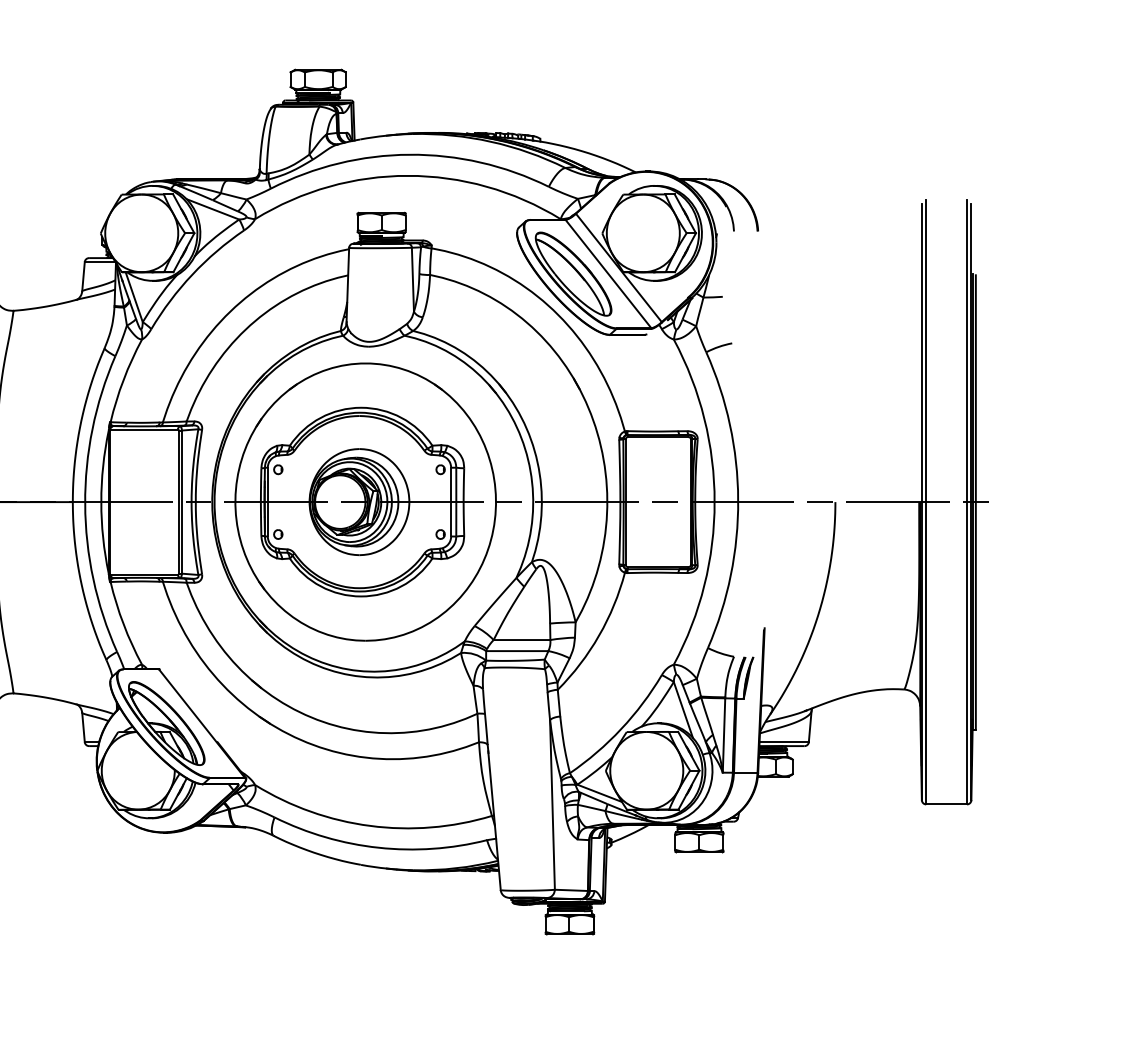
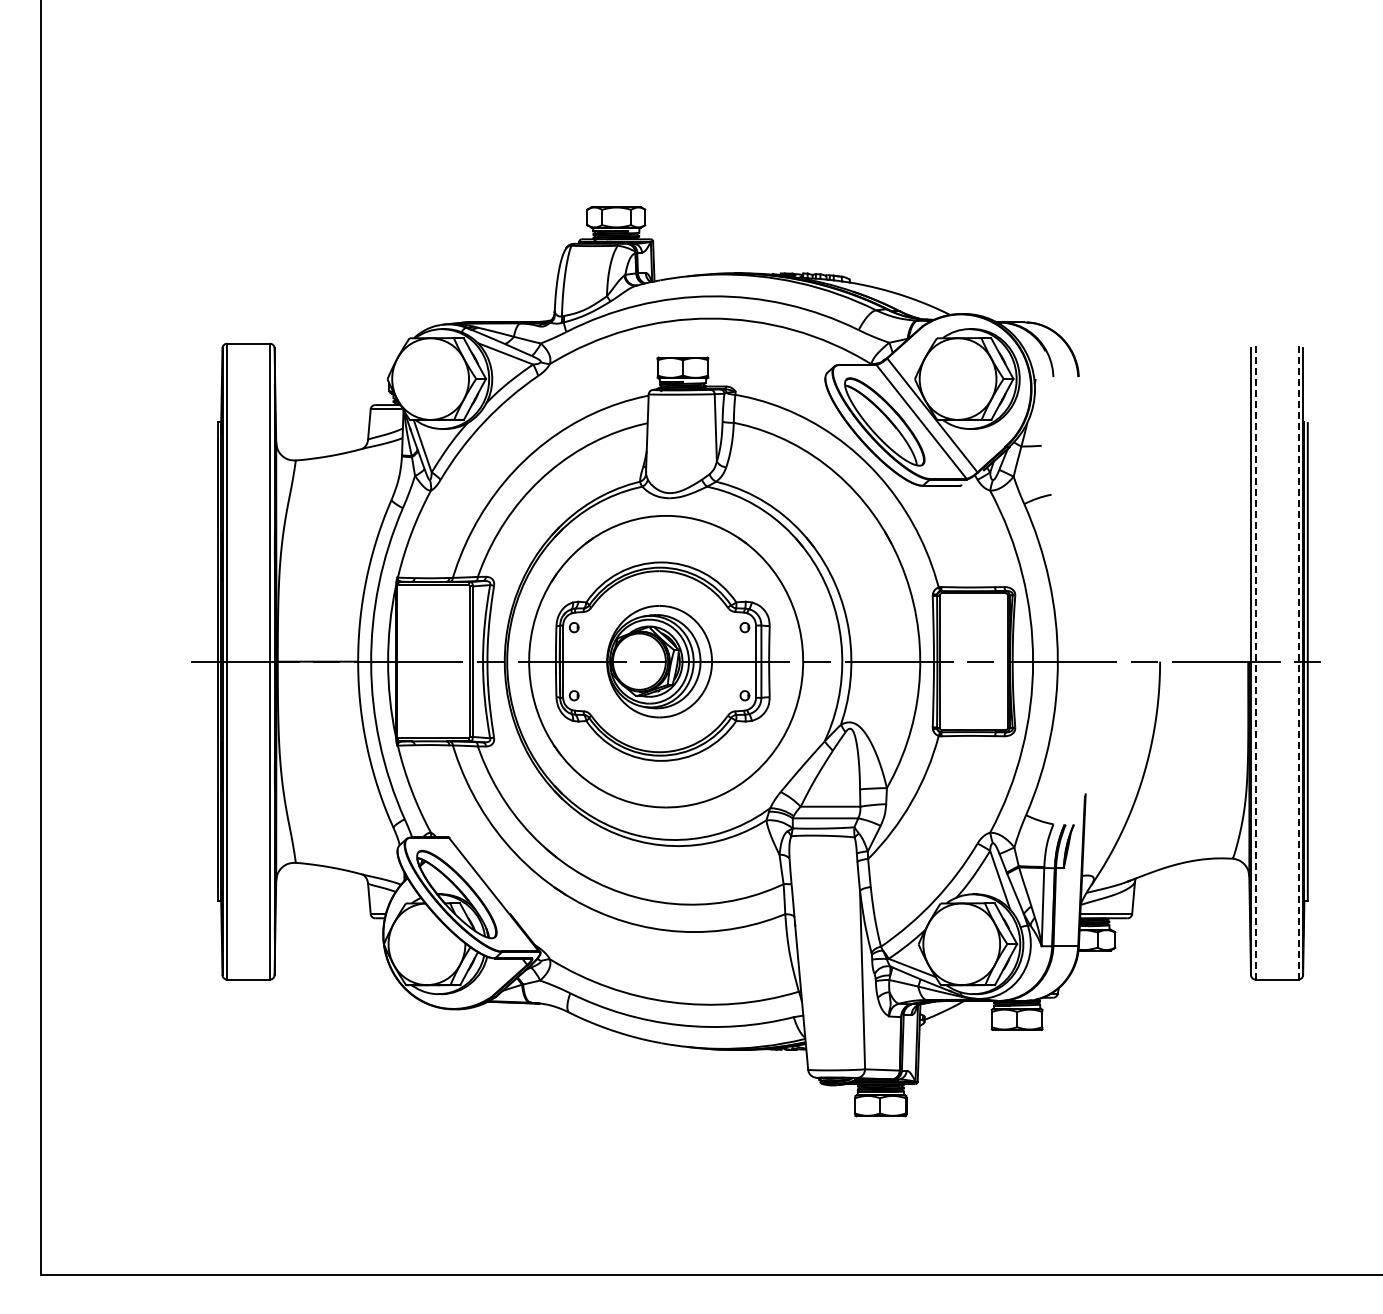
line: (926, 501) -> (1255, 661), solid -> dashed
line: (967, 501) -> (1298, 661), solid -> dashed

